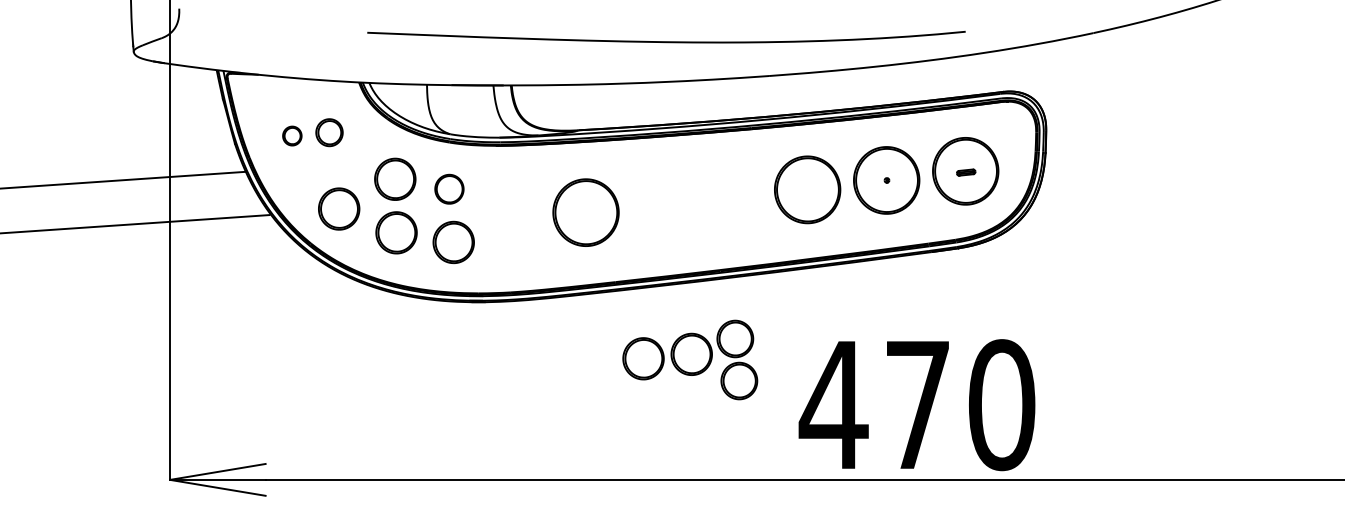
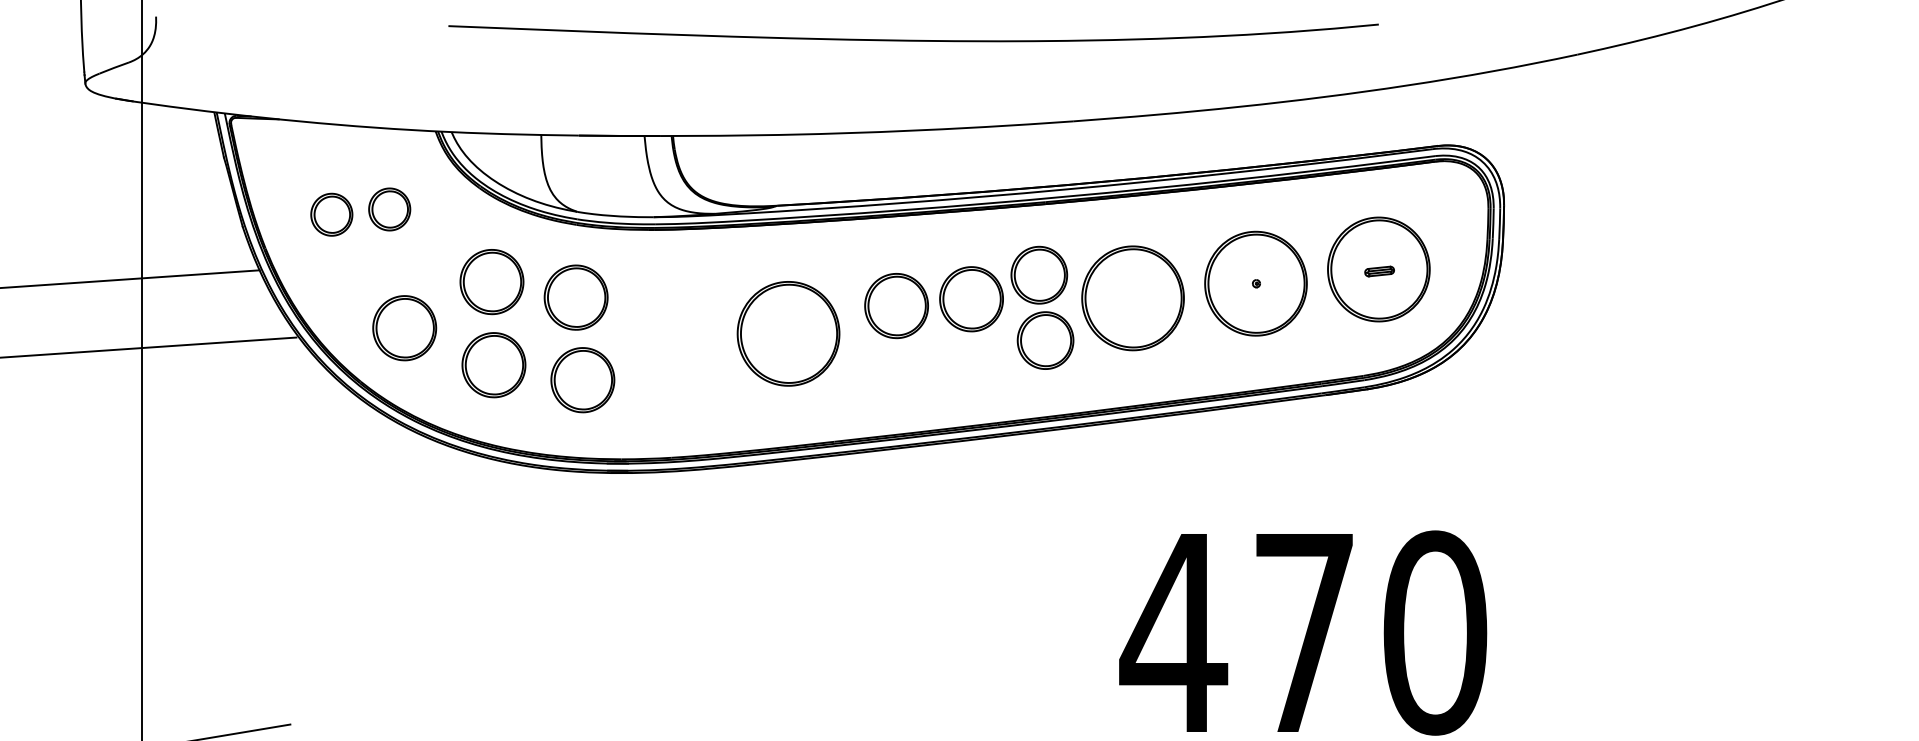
curve: (666, 41) -> (913, 39), moved
part: (292, 135) -> (332, 213), size x1.43
part: (449, 188) -> (576, 296), size x1.43
part: (690, 359) -> (969, 307), moved

